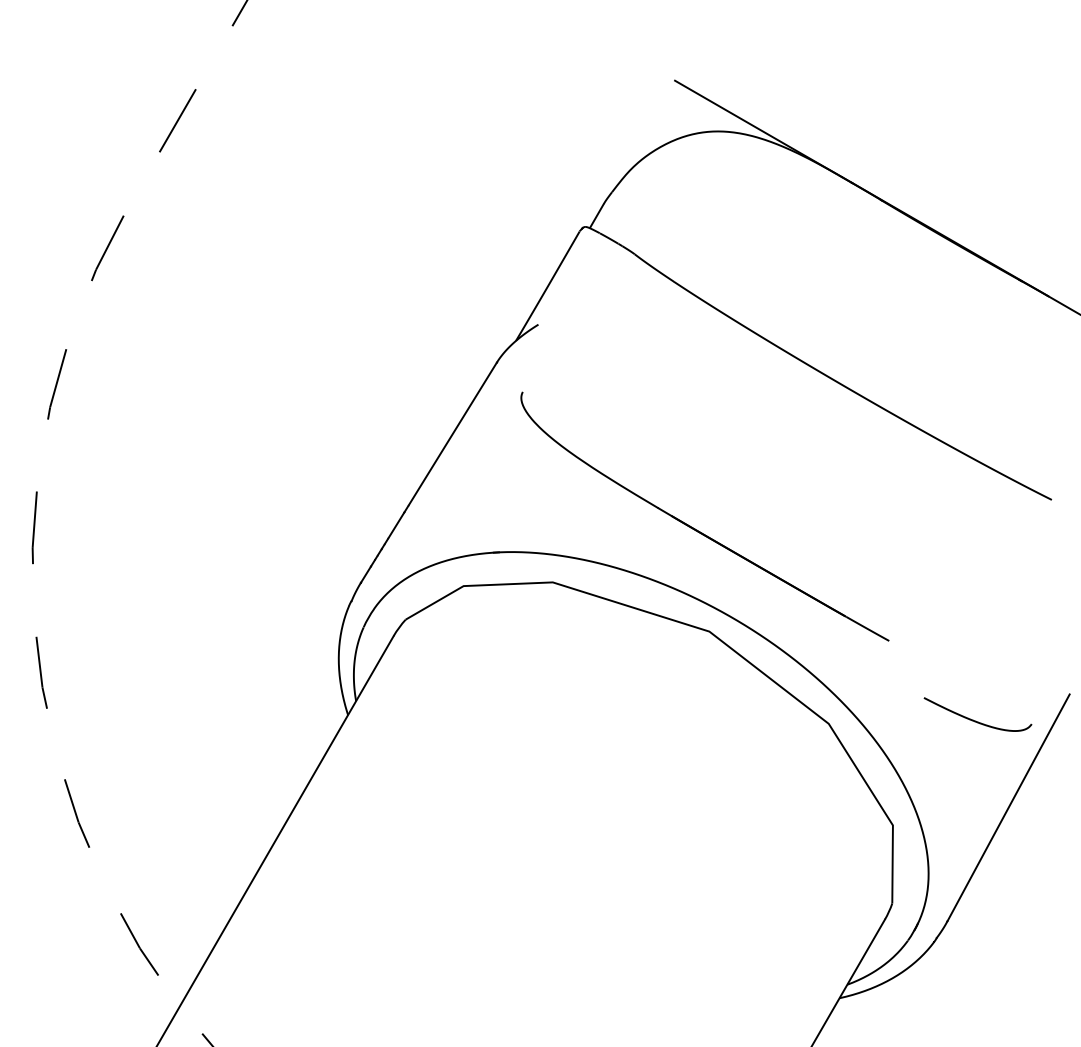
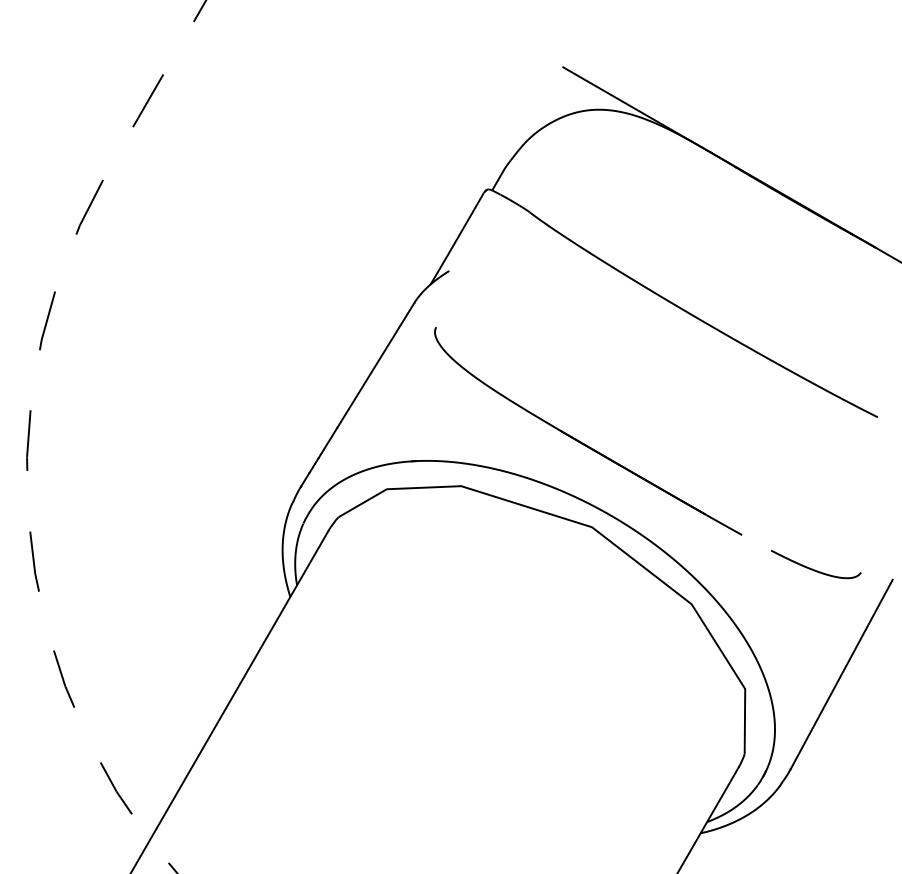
curve: (977, 720) -> (815, 569), moved

